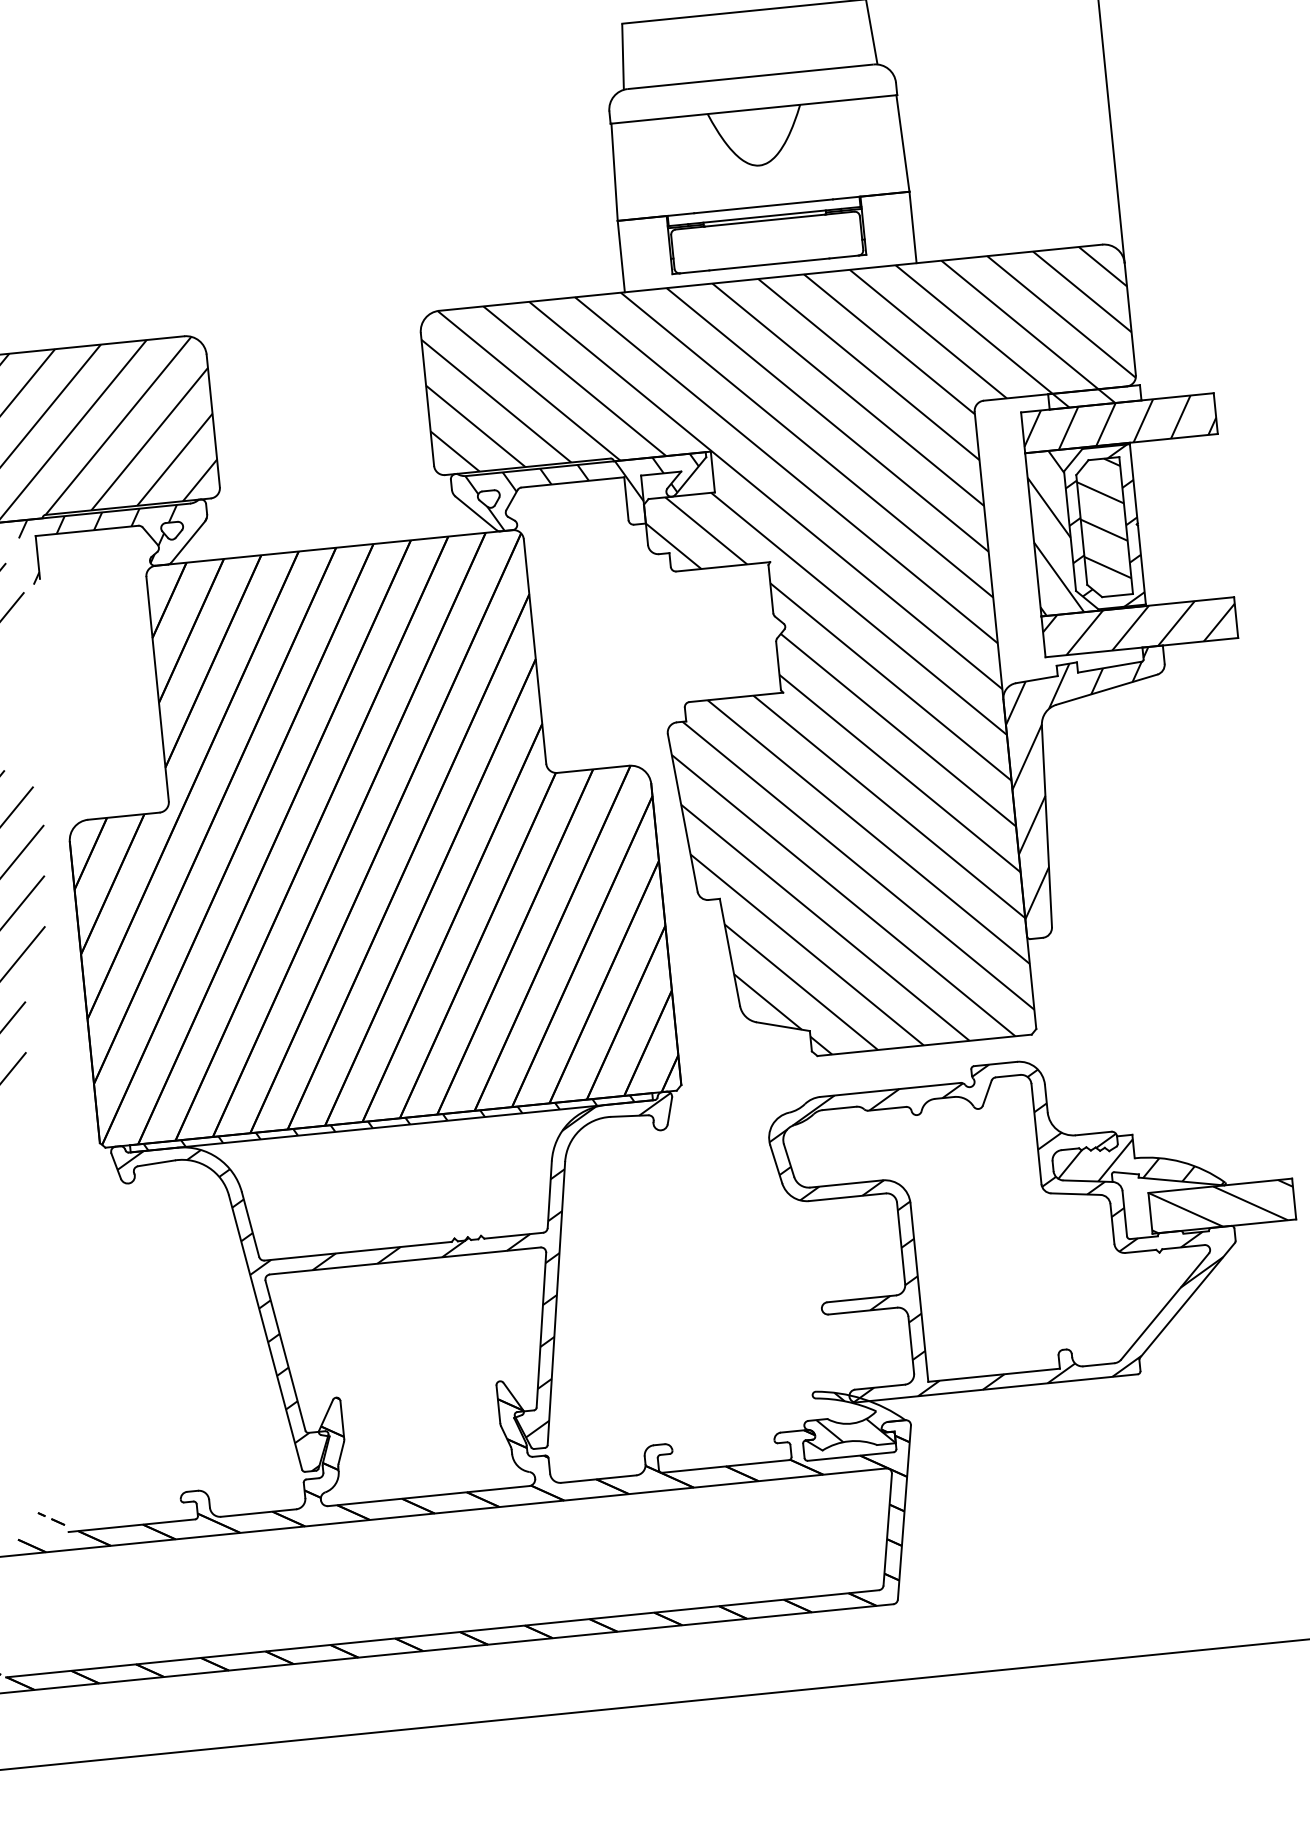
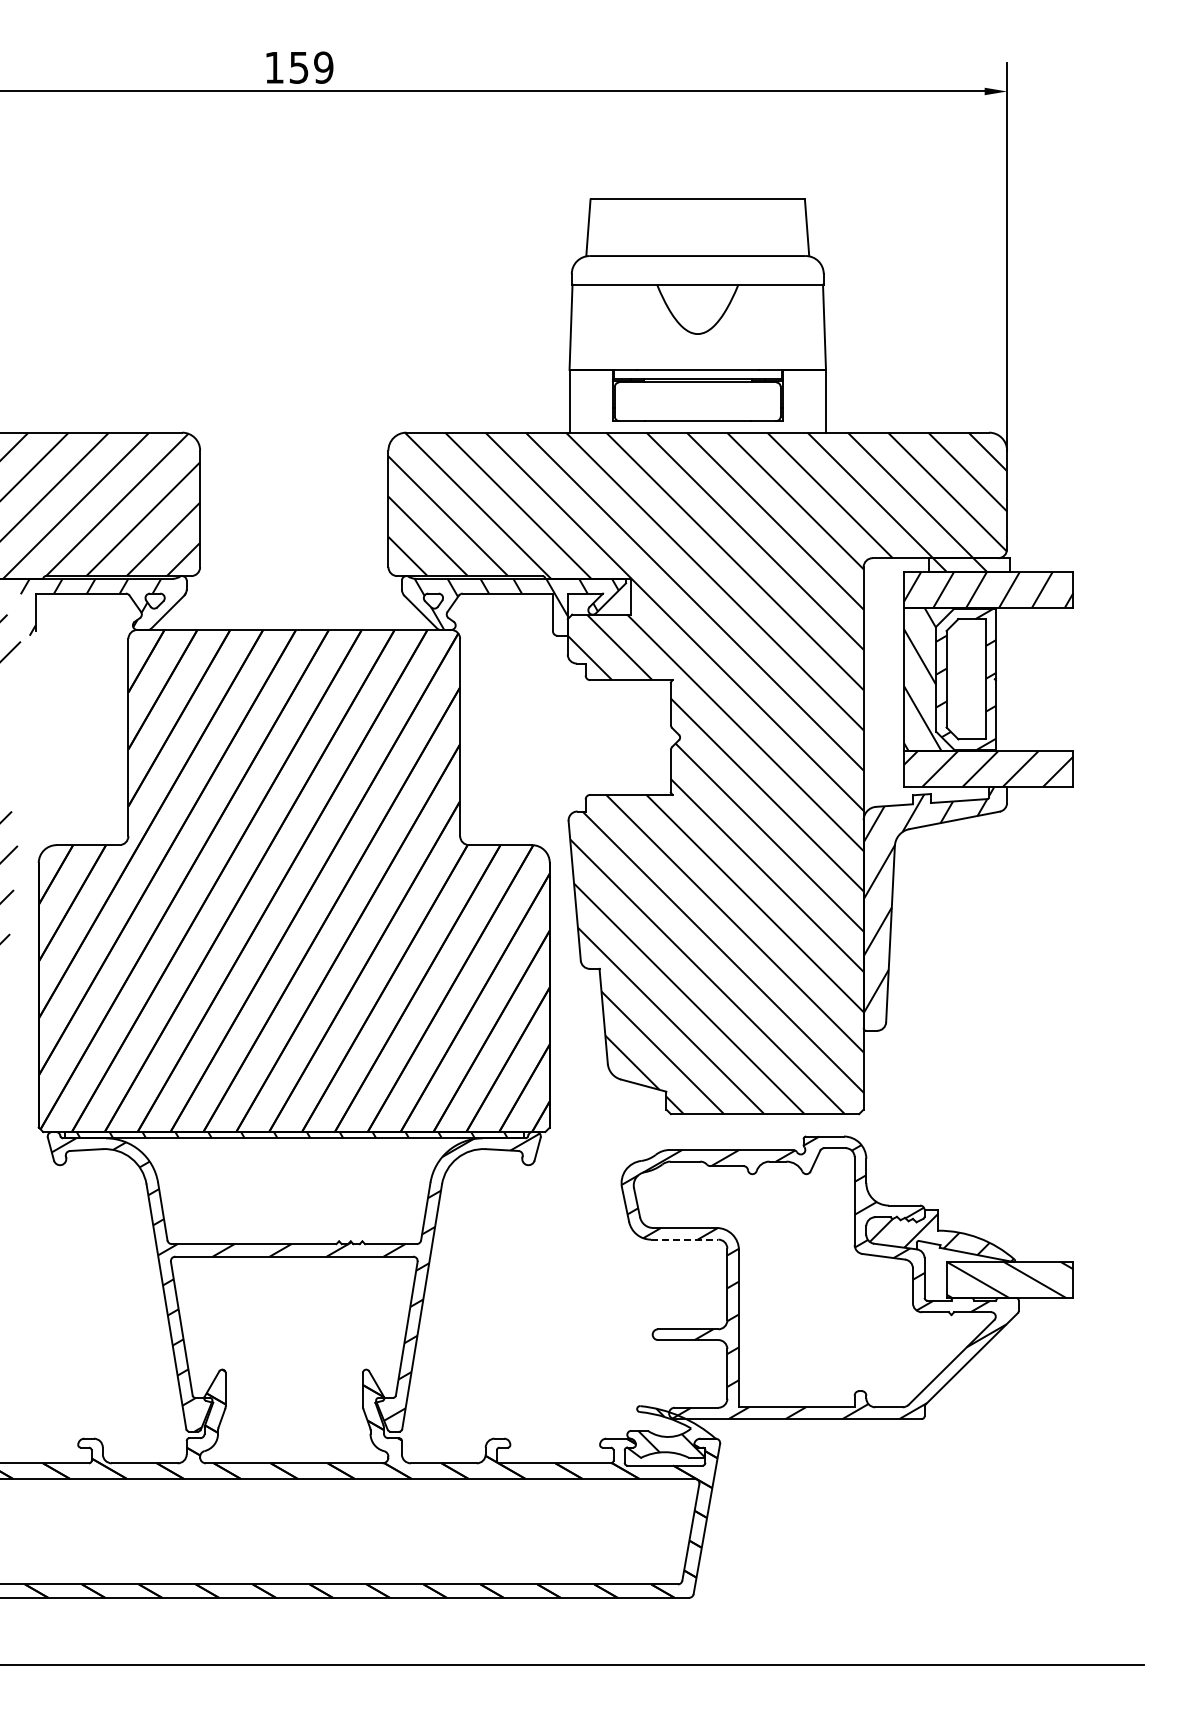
hatch: (1102, 520) -> (965, 672), removed
line: (847, 1197) -> (684, 1239), solid -> dashed

